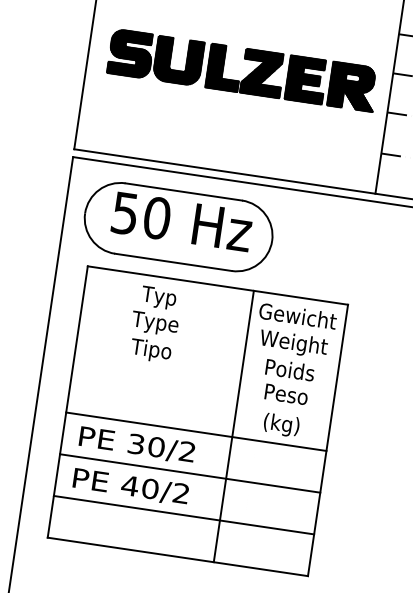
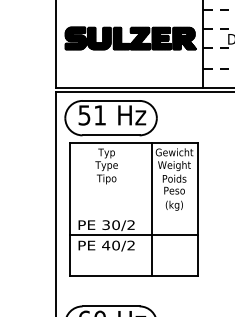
text: (157, 218) -> (100, 115), 50 -> 51
line: (195, 430) -> (133, 214), removed
line: (182, 514) -> (133, 255), removed

